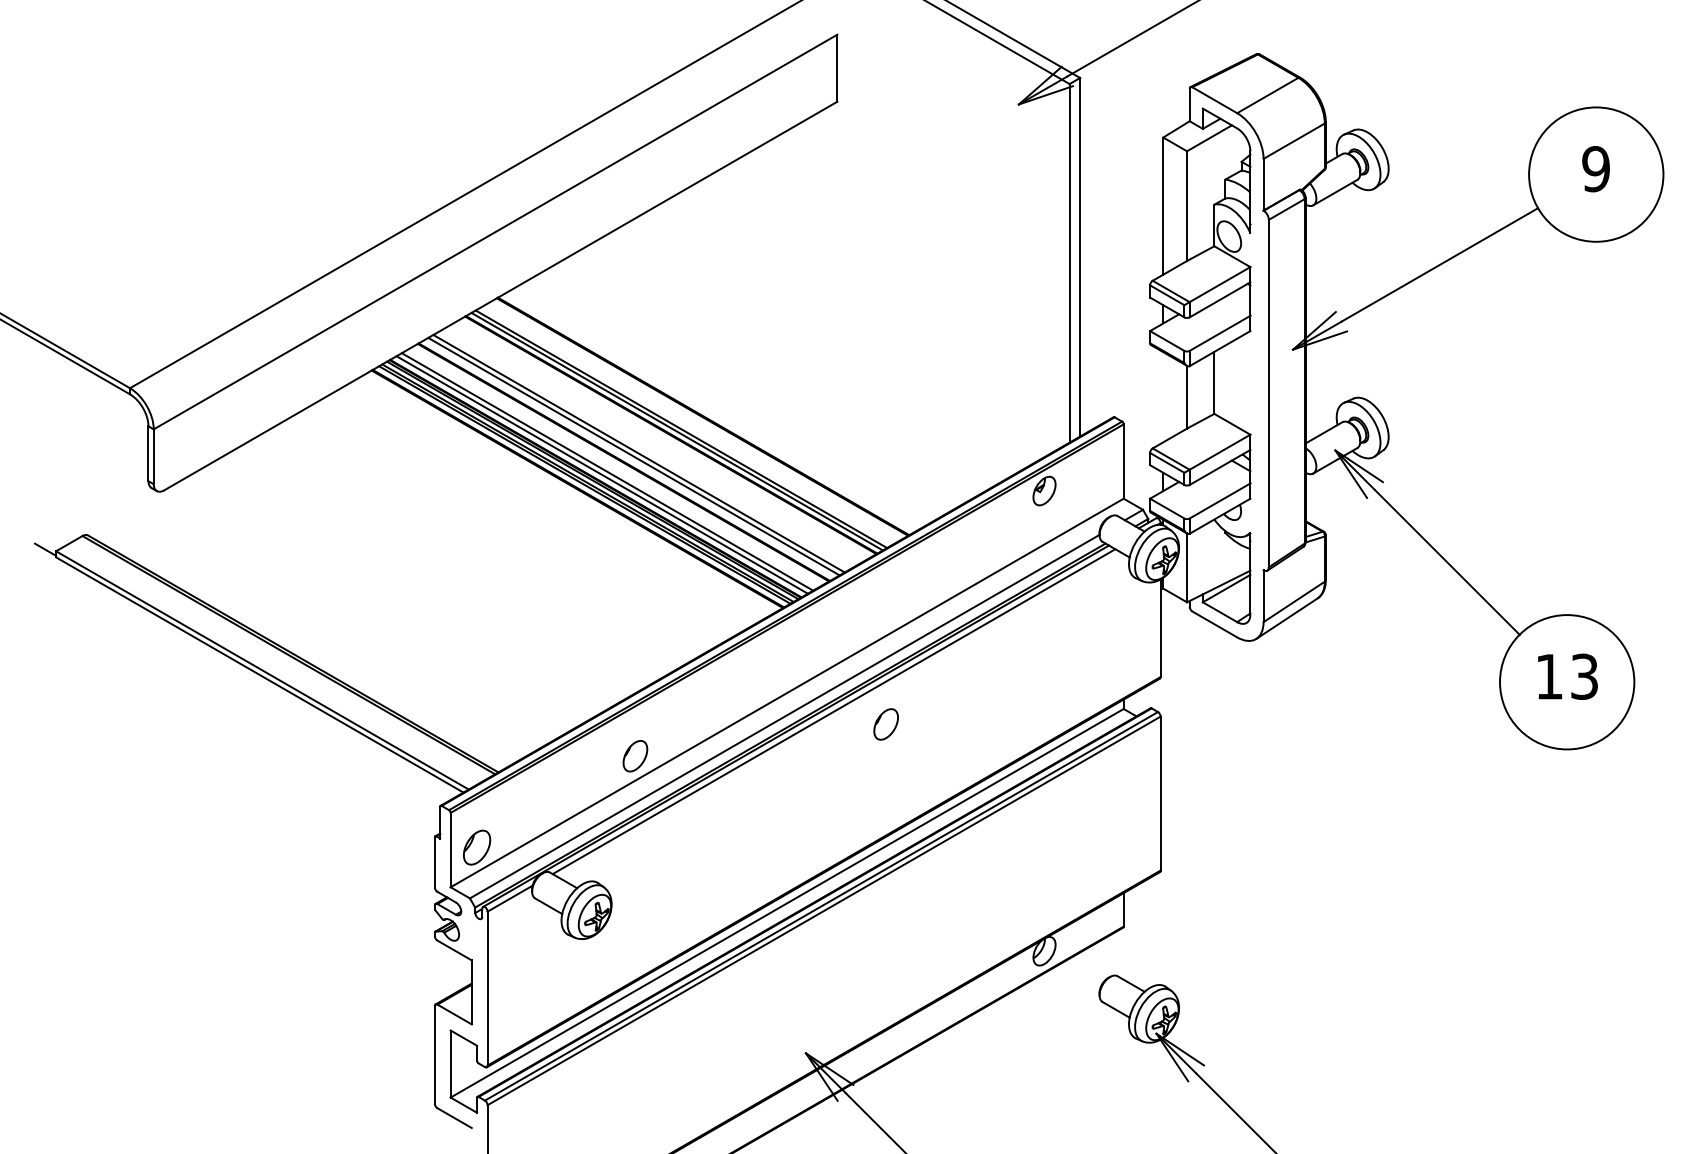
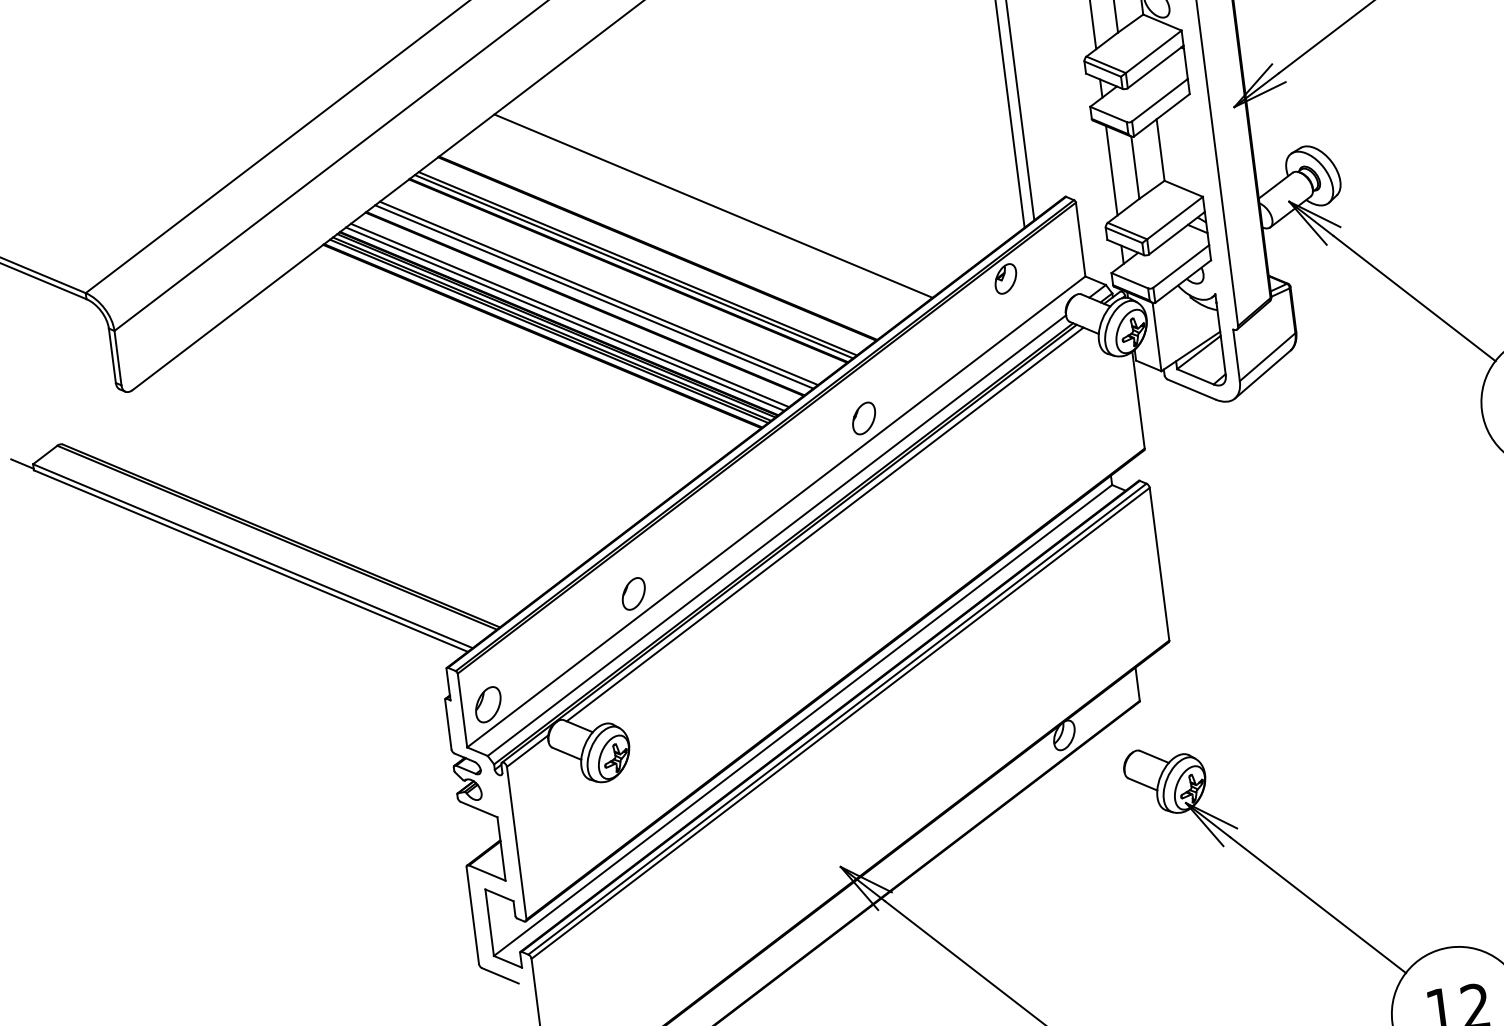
line: (763, 381) -> (713, 205), added
line: (1163, 397) -> (1112, 171), added
part: (885, 724) -> (863, 418), moved

